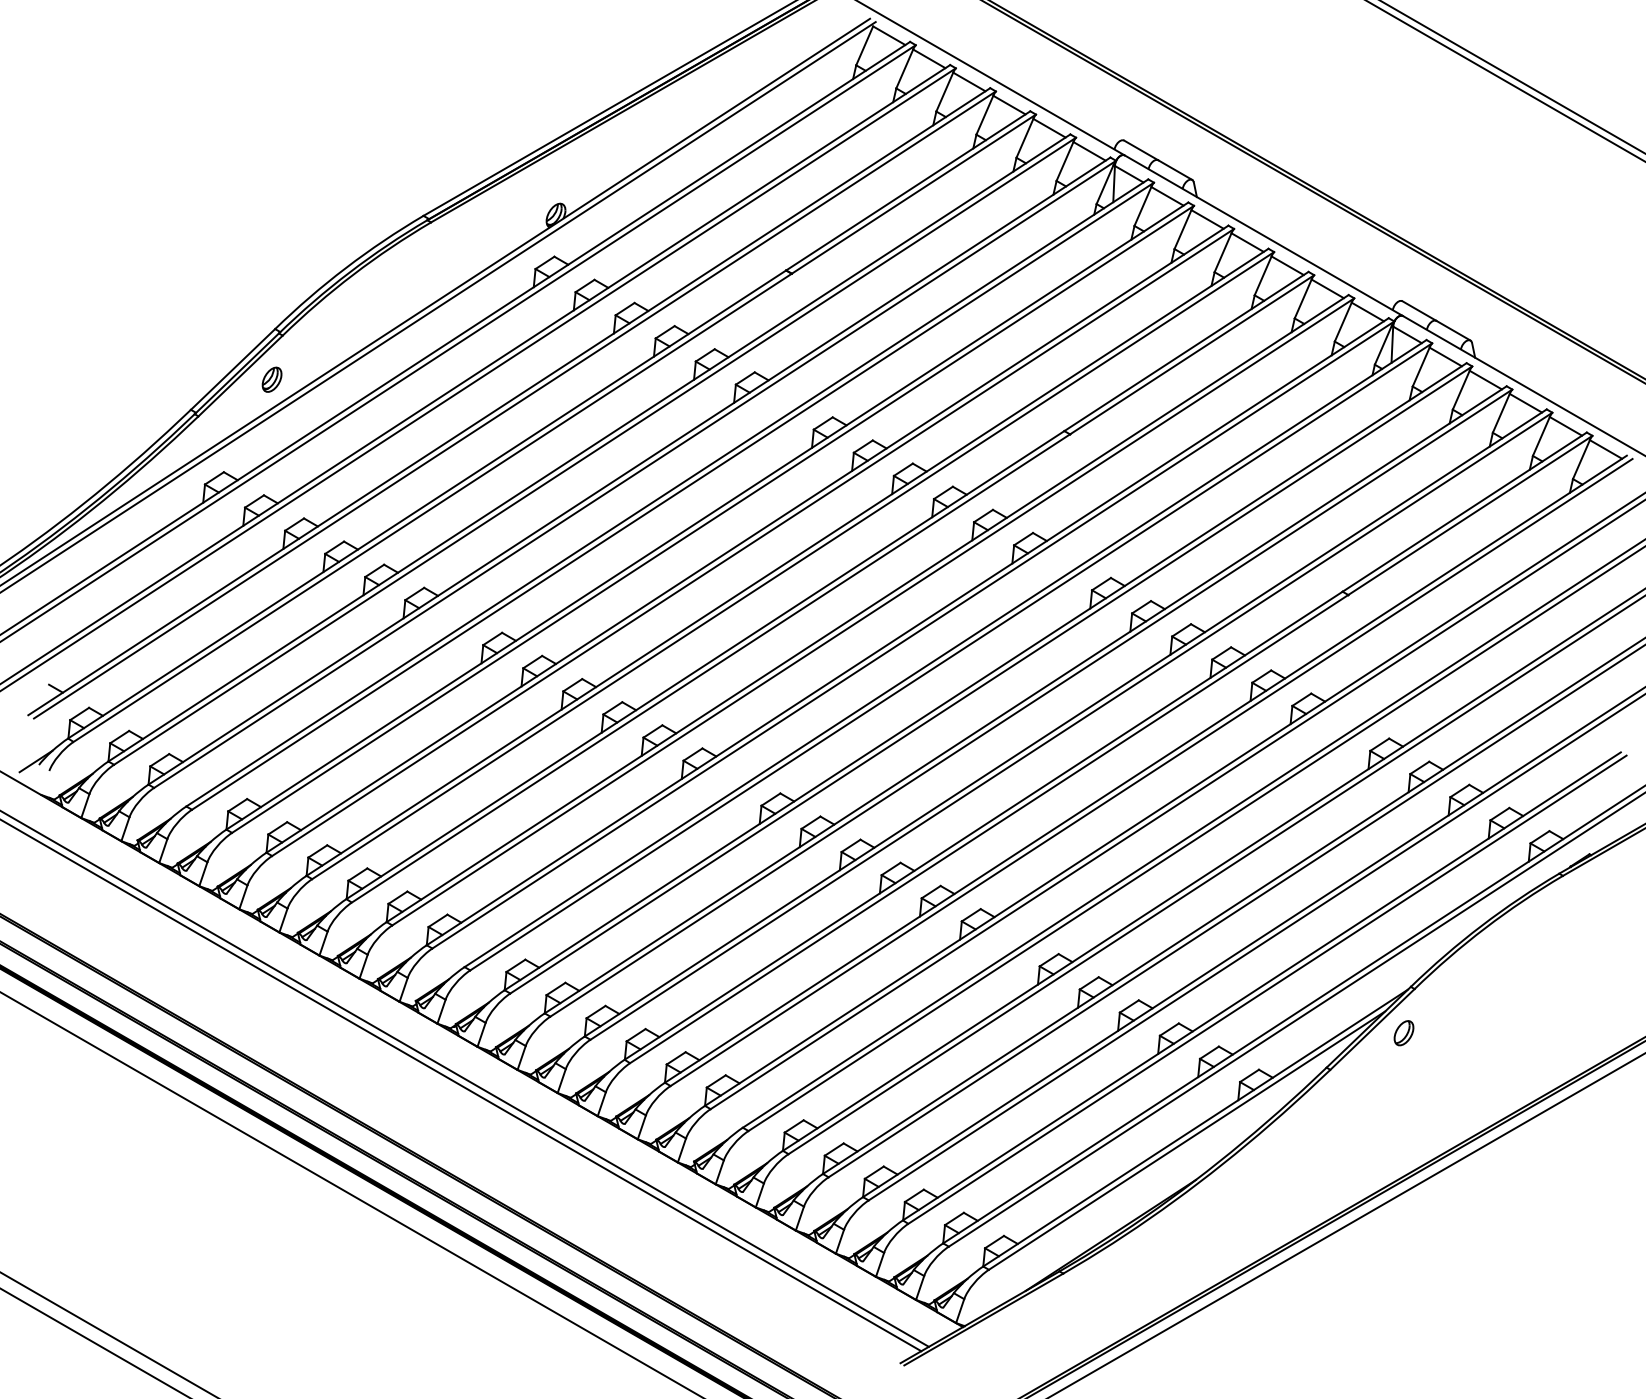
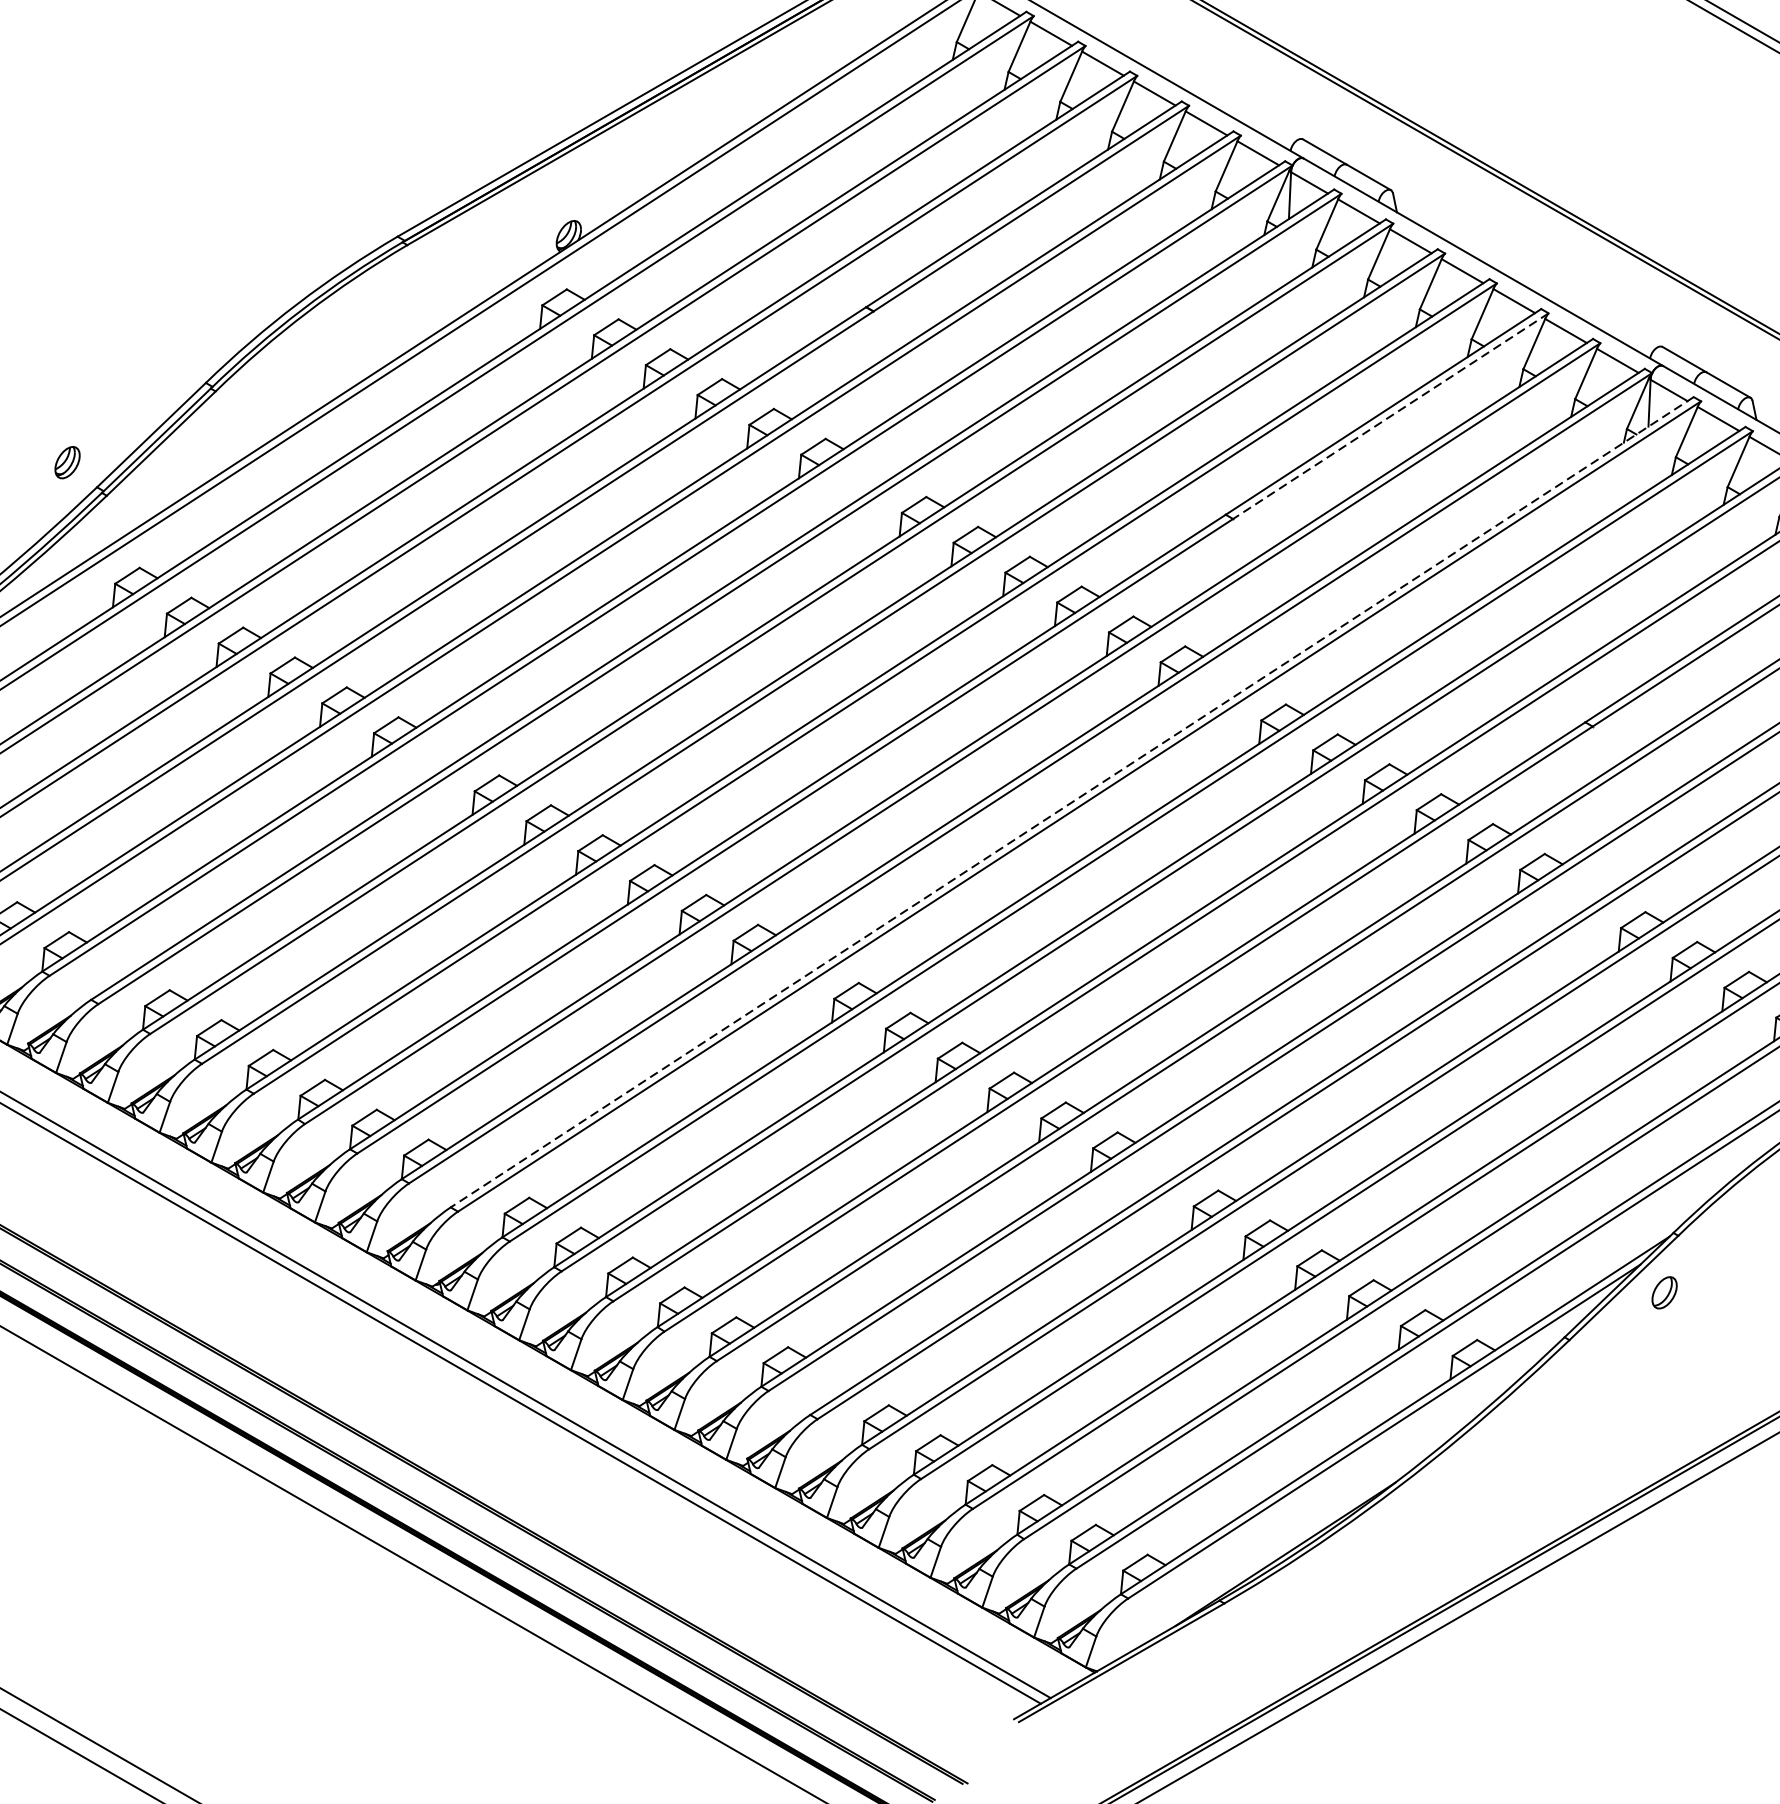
line: (1192, 354) -> (1391, 415), solid -> dashed
part: (271, 379) -> (66, 462), moved
line: (945, 653) -> (1072, 802), solid -> dashed

